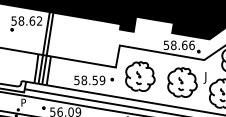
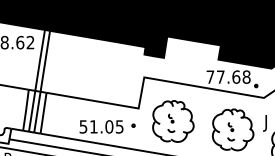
text: (178, 45) -> (227, 77), 58.66 -> 77.68
text: (93, 80) -> (106, 126), 58.59 -> 51.05

